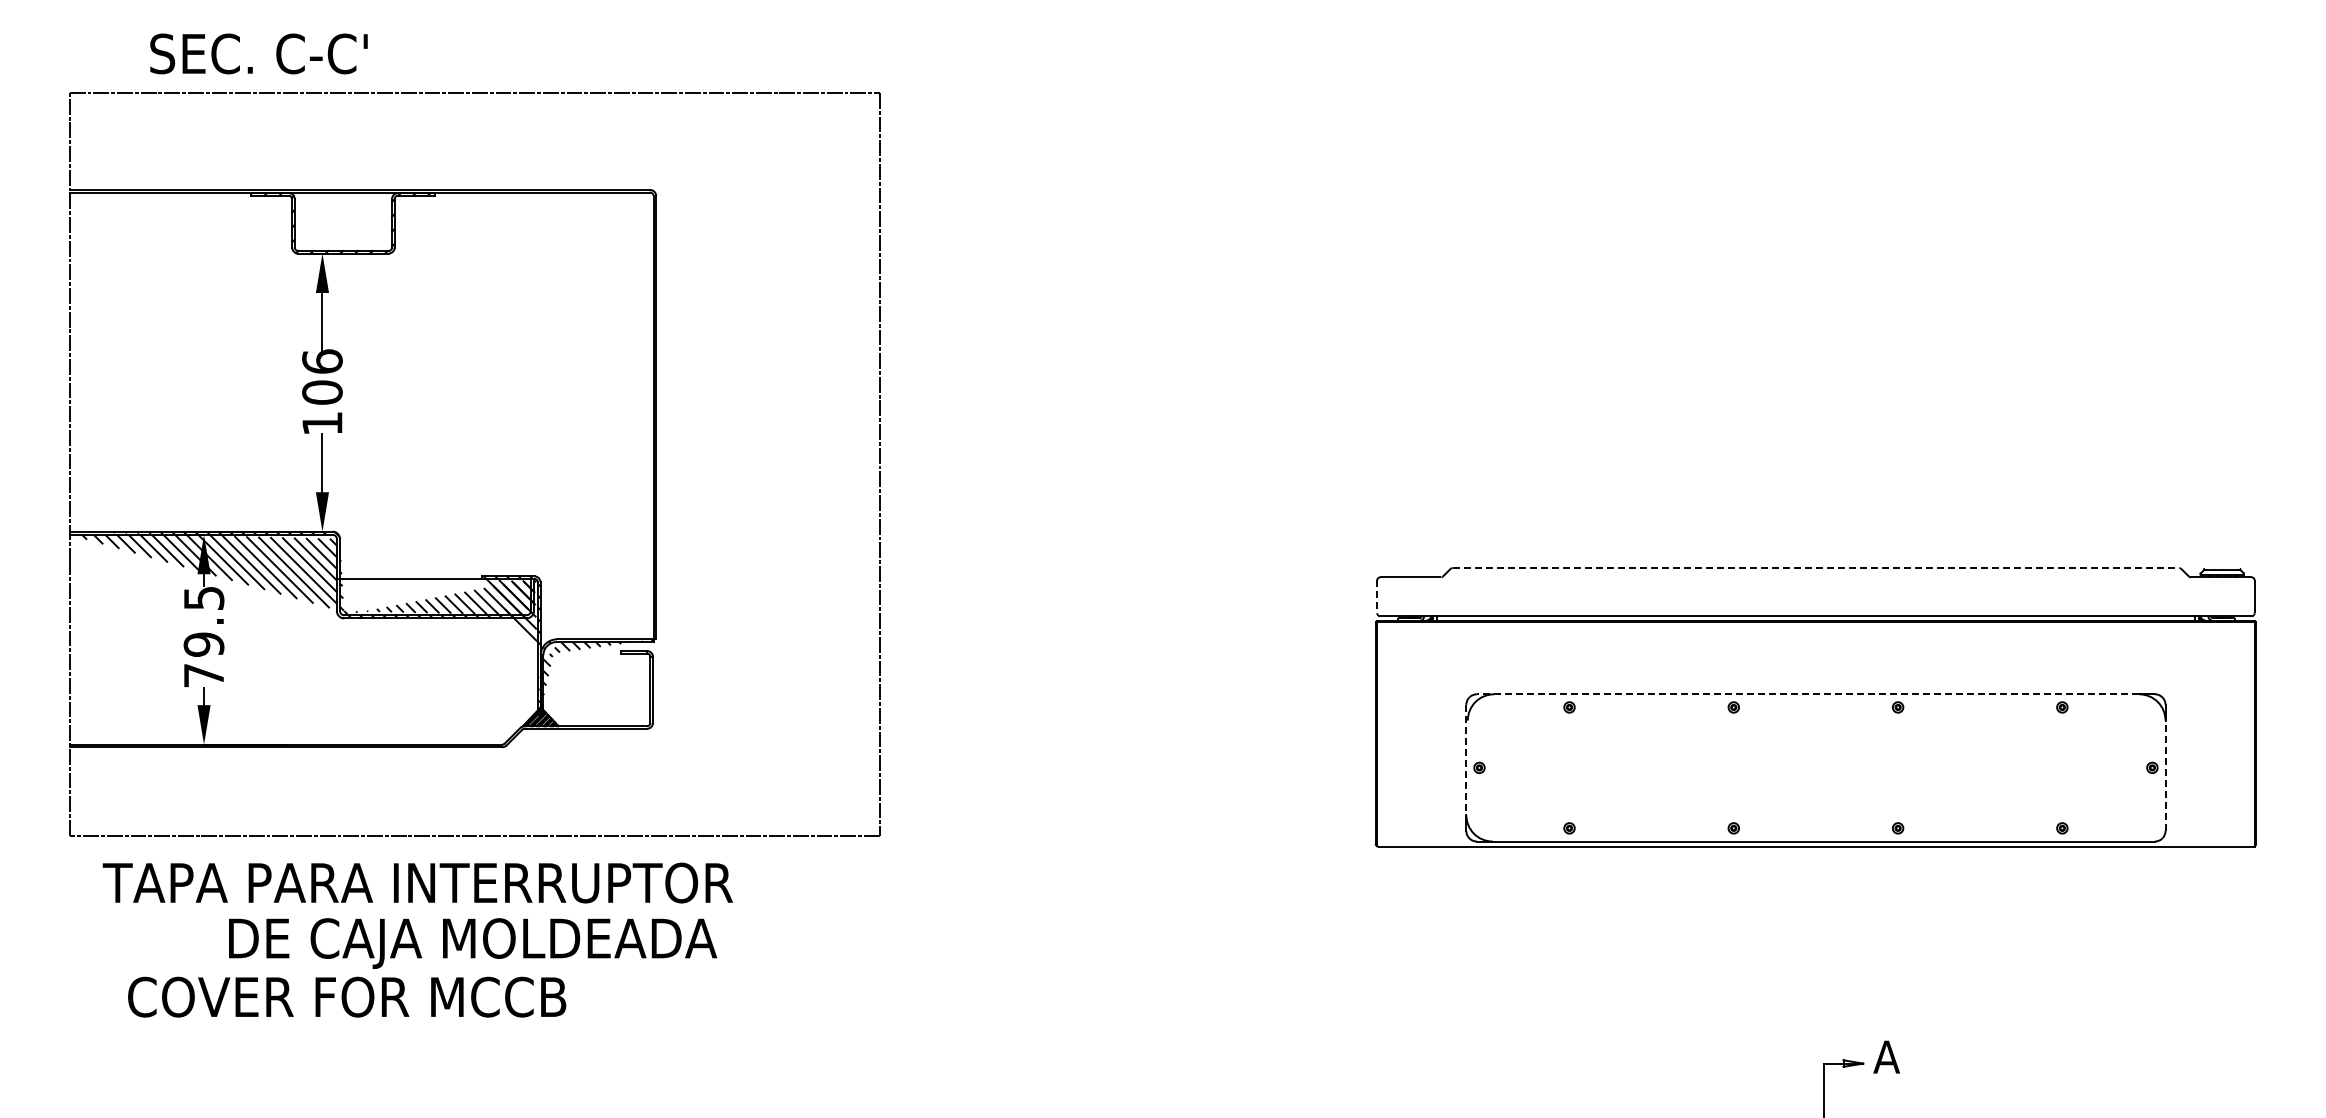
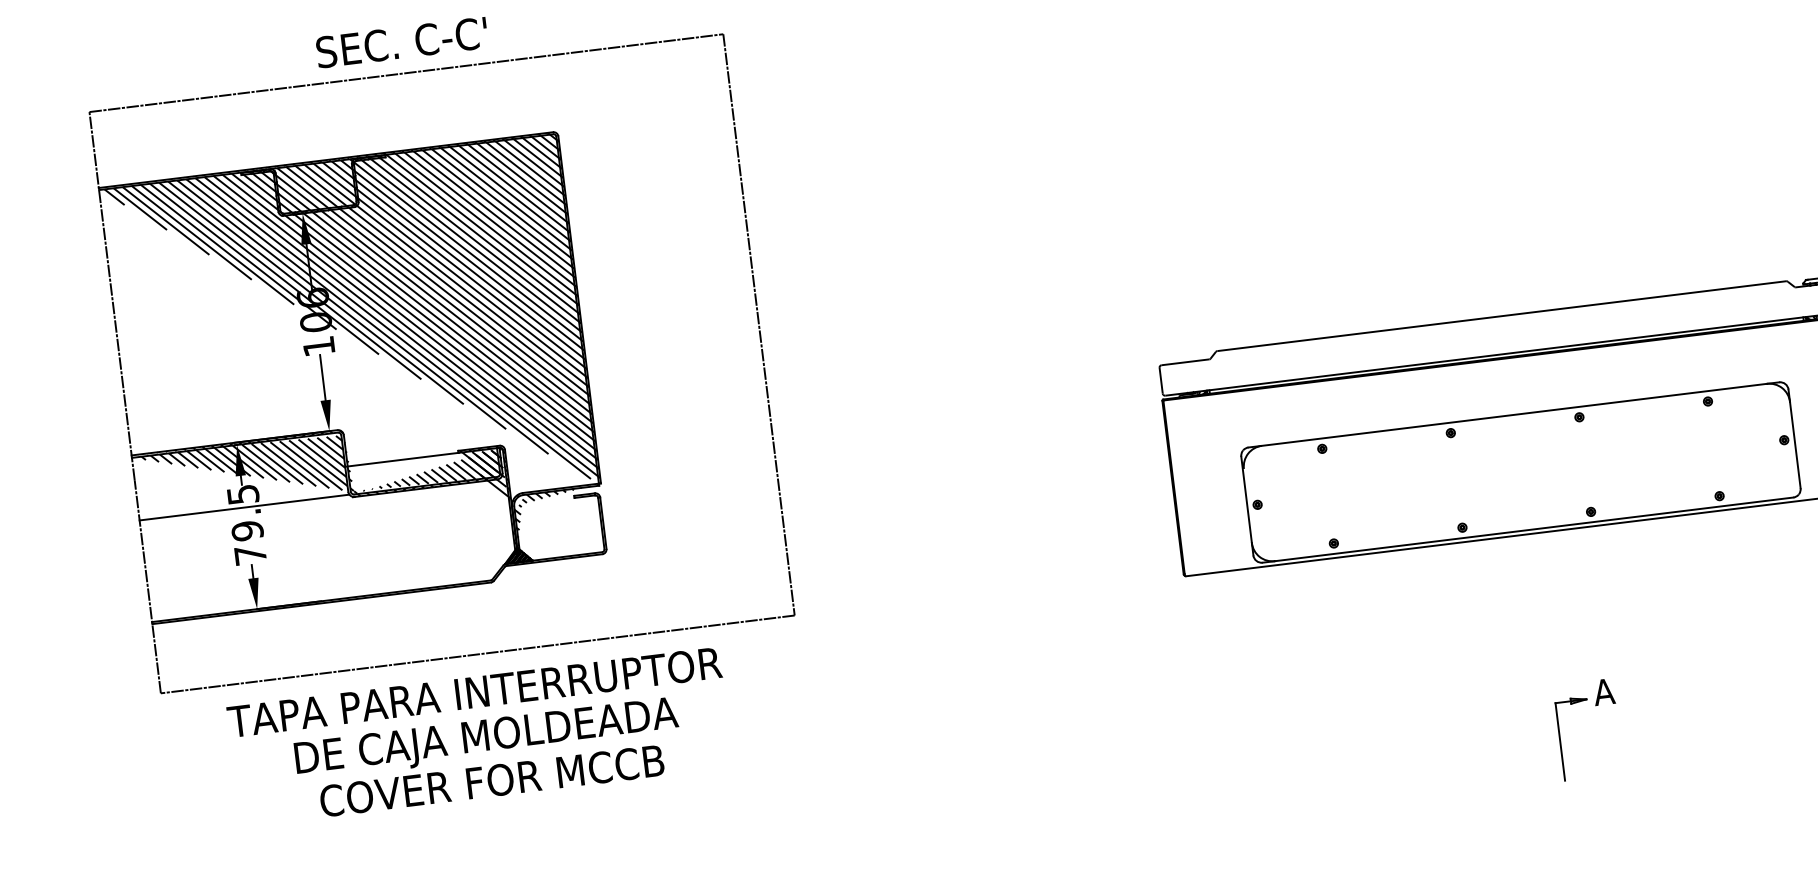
text: (258, 53) -> (401, 42), moved
hatch: (365, 410) -> (351, 332), added
line: (1816, 568) -> (1502, 316), dashed -> solid
line: (1377, 597) -> (1161, 381), dashed -> solid
line: (203, 614) -> (244, 507), added
line: (1807, 694) -> (1507, 415), dashed -> solid
line: (1466, 760) -> (1246, 500), dashed -> solid
line: (2165, 775) -> (1795, 444), dashed -> solid
text: (417, 882) -> (474, 692), moved
text: (347, 996) -> (492, 780), moved

